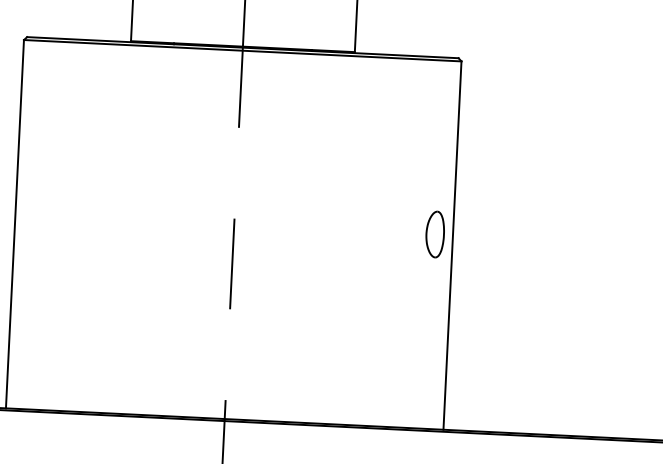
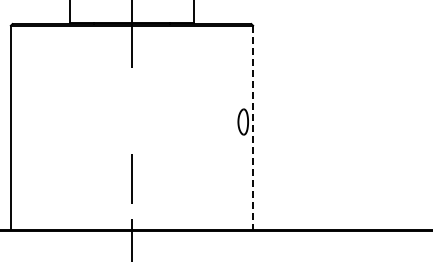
line: (453, 245) -> (253, 127), solid -> dashed
line: (231, 263) -> (131, 178), moved

